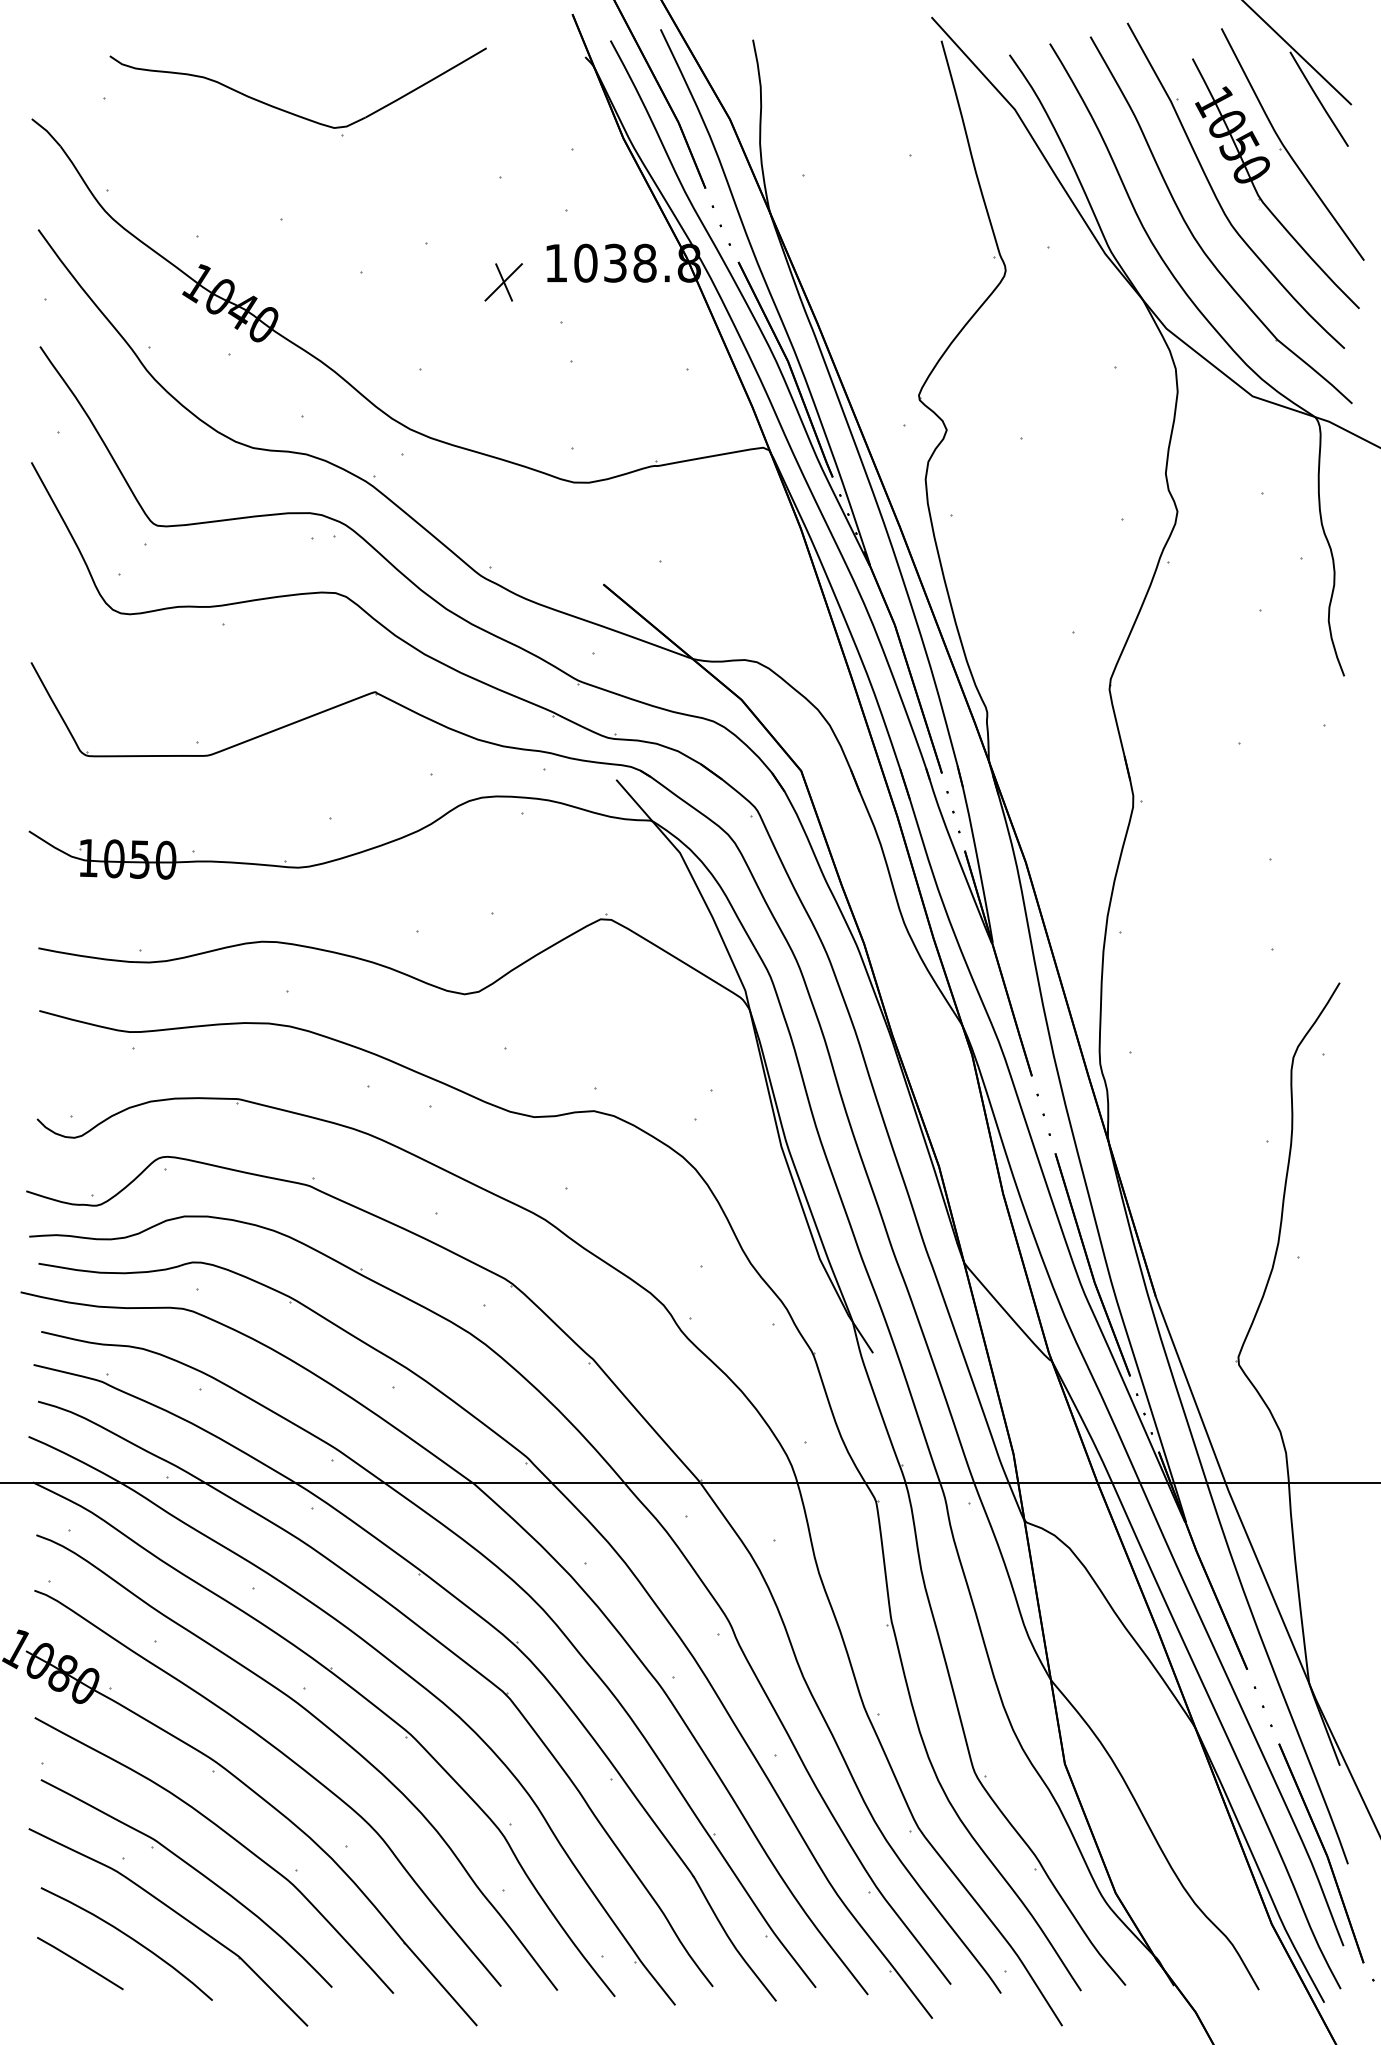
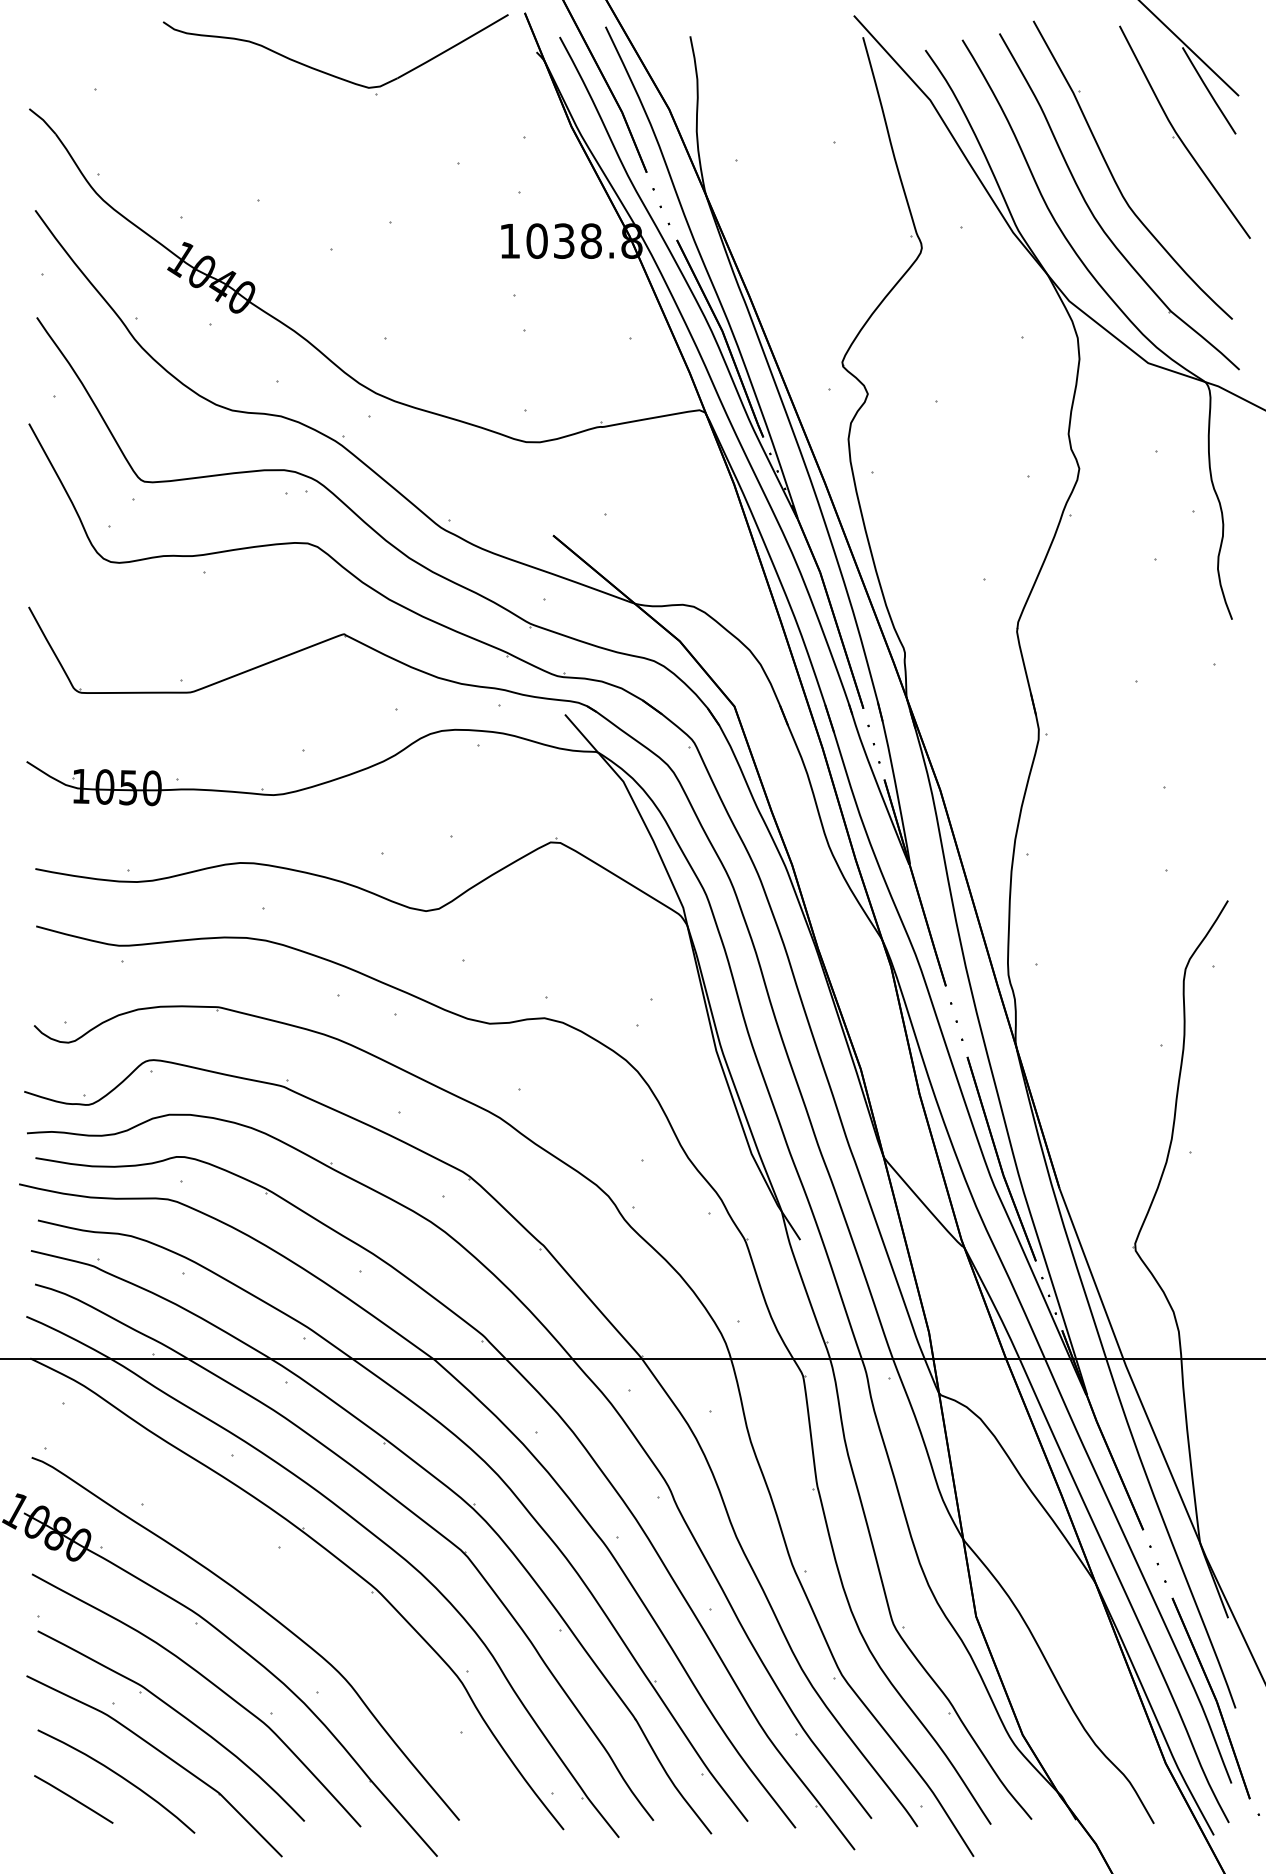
part: (289, 111) -> (327, 72), moved
part: (1266, 172) -> (1160, 157), removed
part: (503, 282) -> (461, 258), removed
curve: (323, 1725) -> (296, 1581), removed

